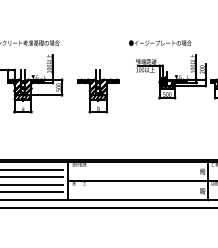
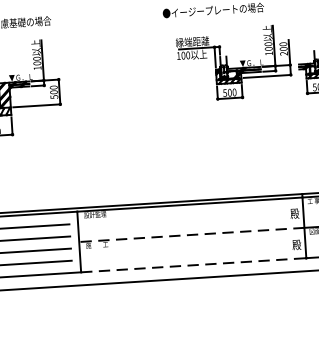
part: (98, 91) -> (118, 94), removed
line: (139, 180) -> (193, 234), solid -> dashed
line: (138, 199) -> (194, 264), solid -> dashed

